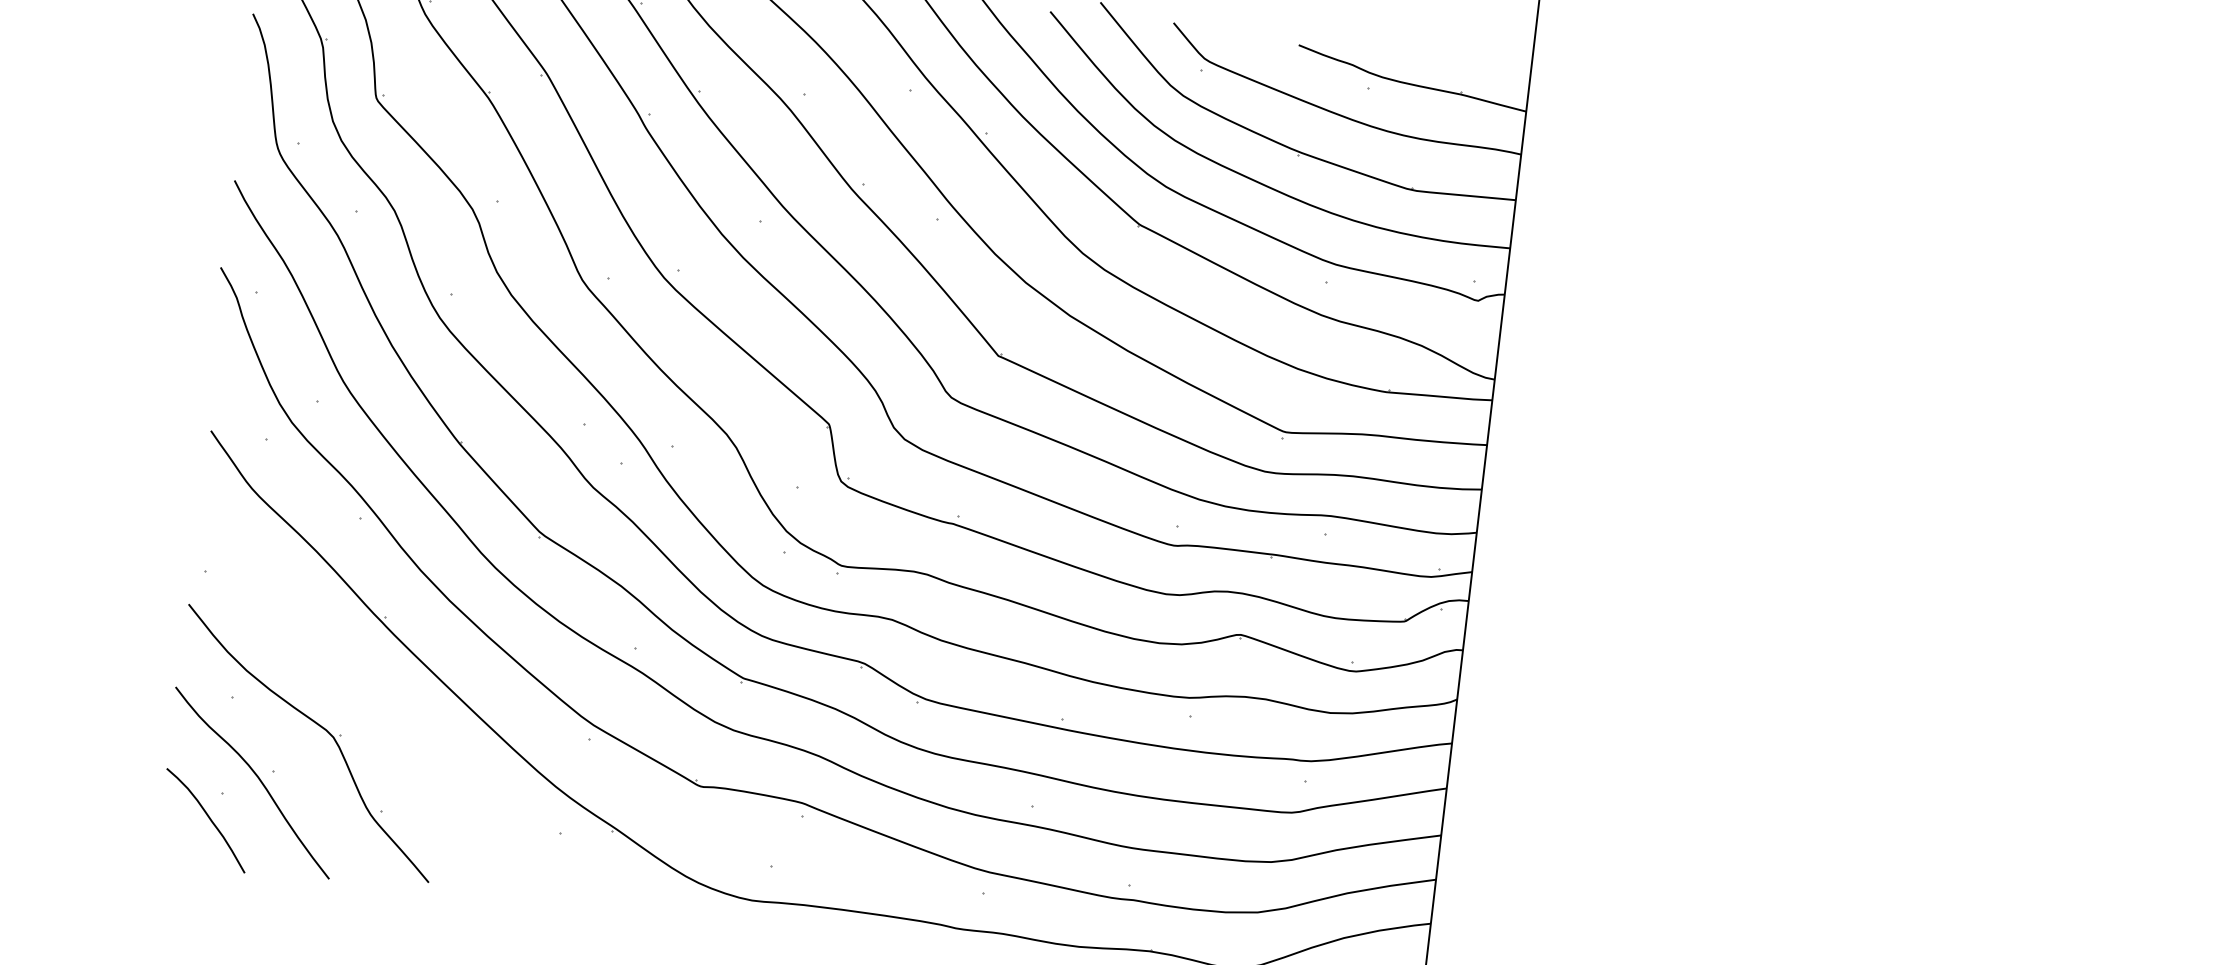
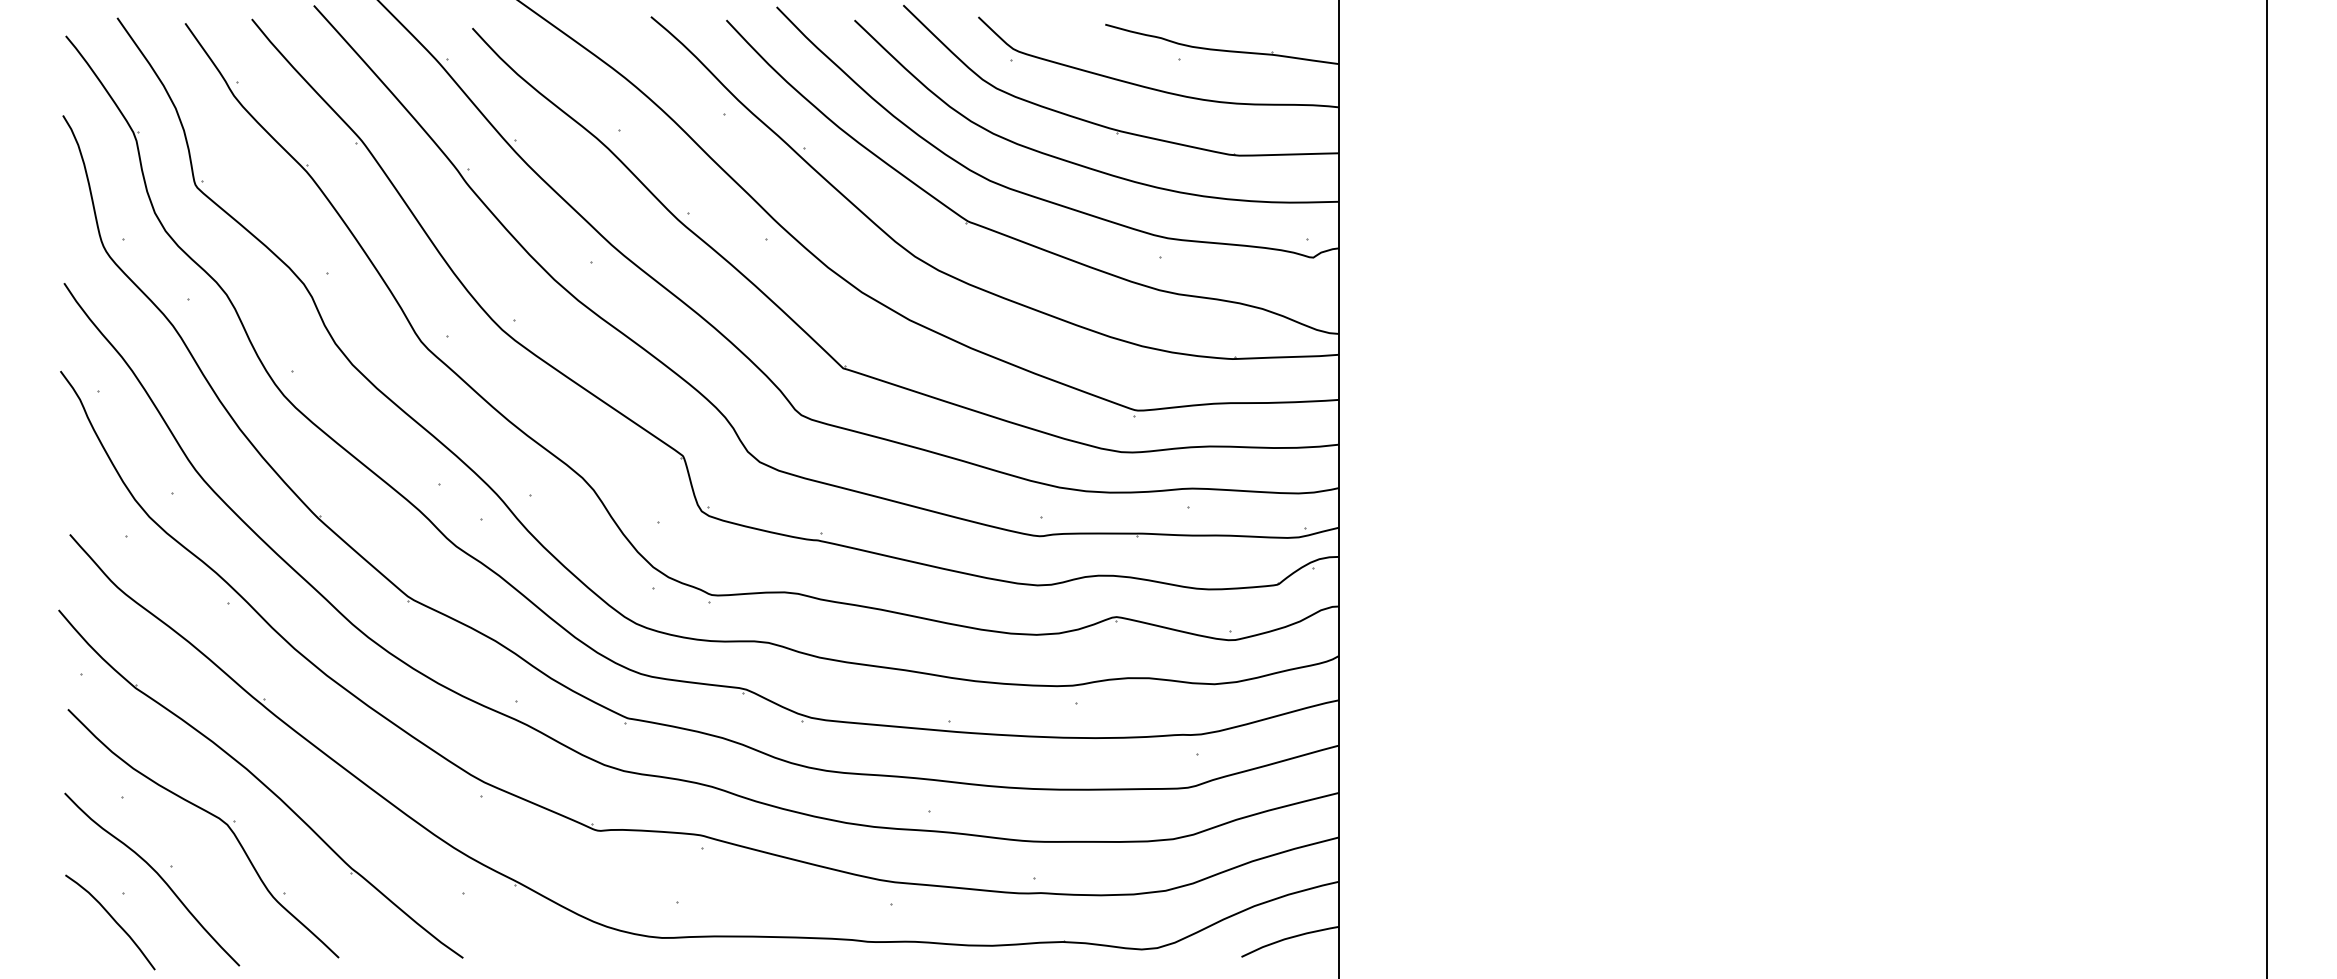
part: (371, 700) -> (260, 783), added

